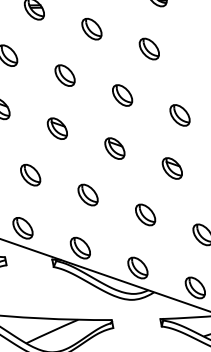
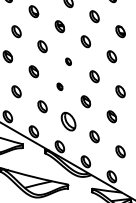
part: (64, 75) -> (68, 61), size x0.6
part: (56, 128) -> (59, 86), size x0.6
part: (87, 194) -> (68, 121), size x1.6

